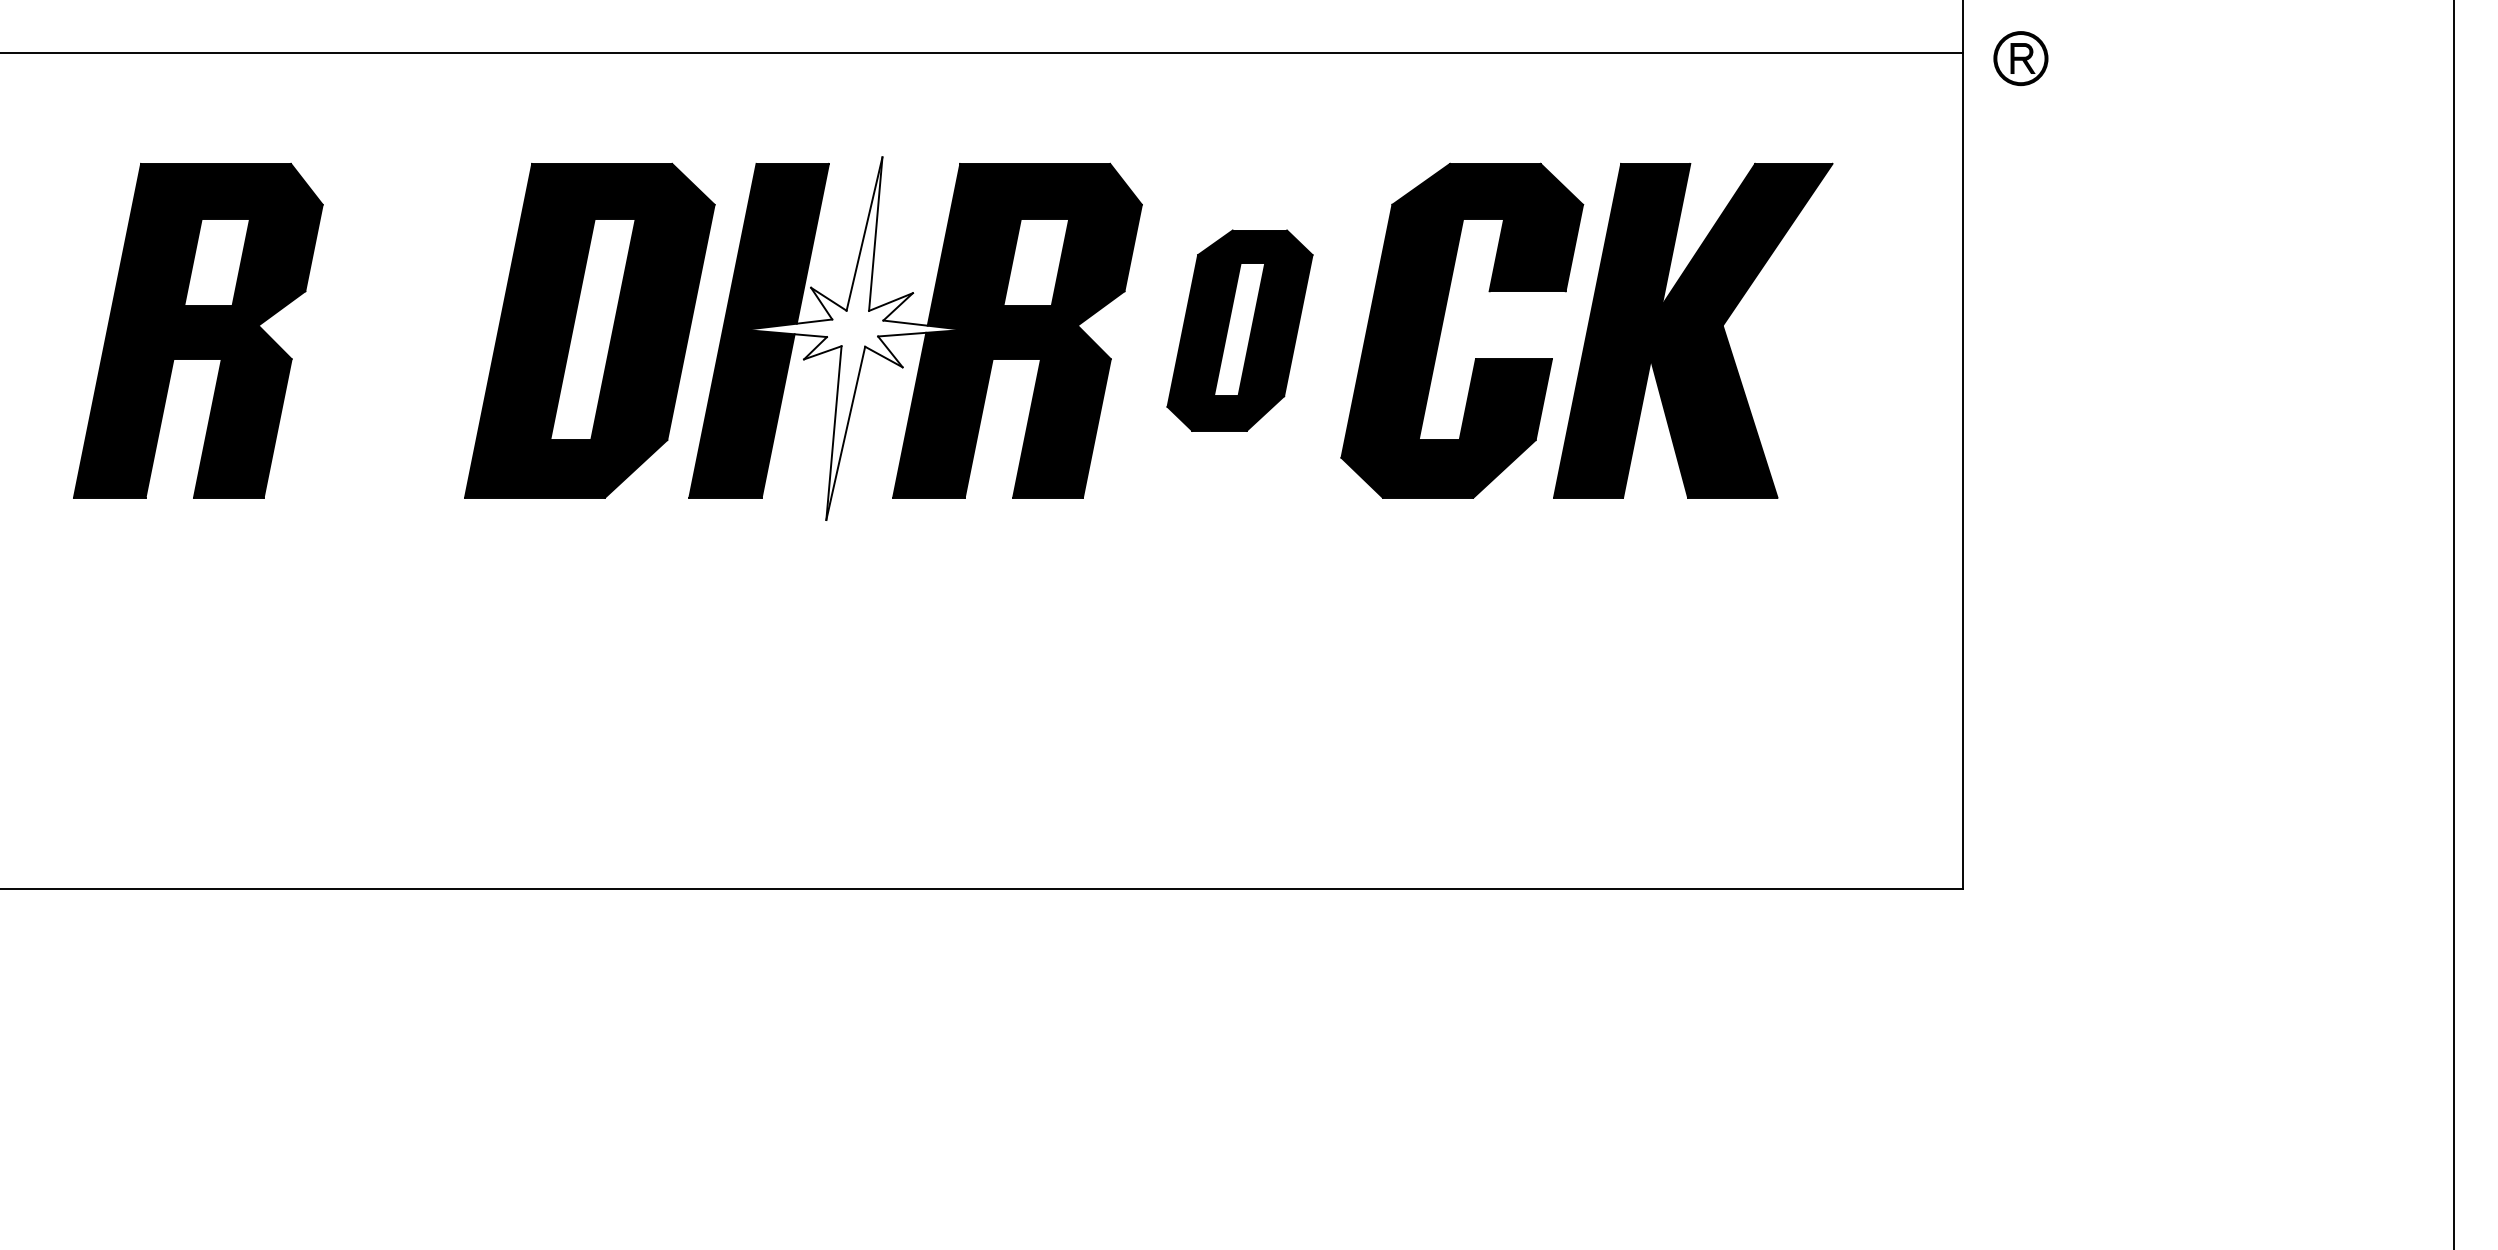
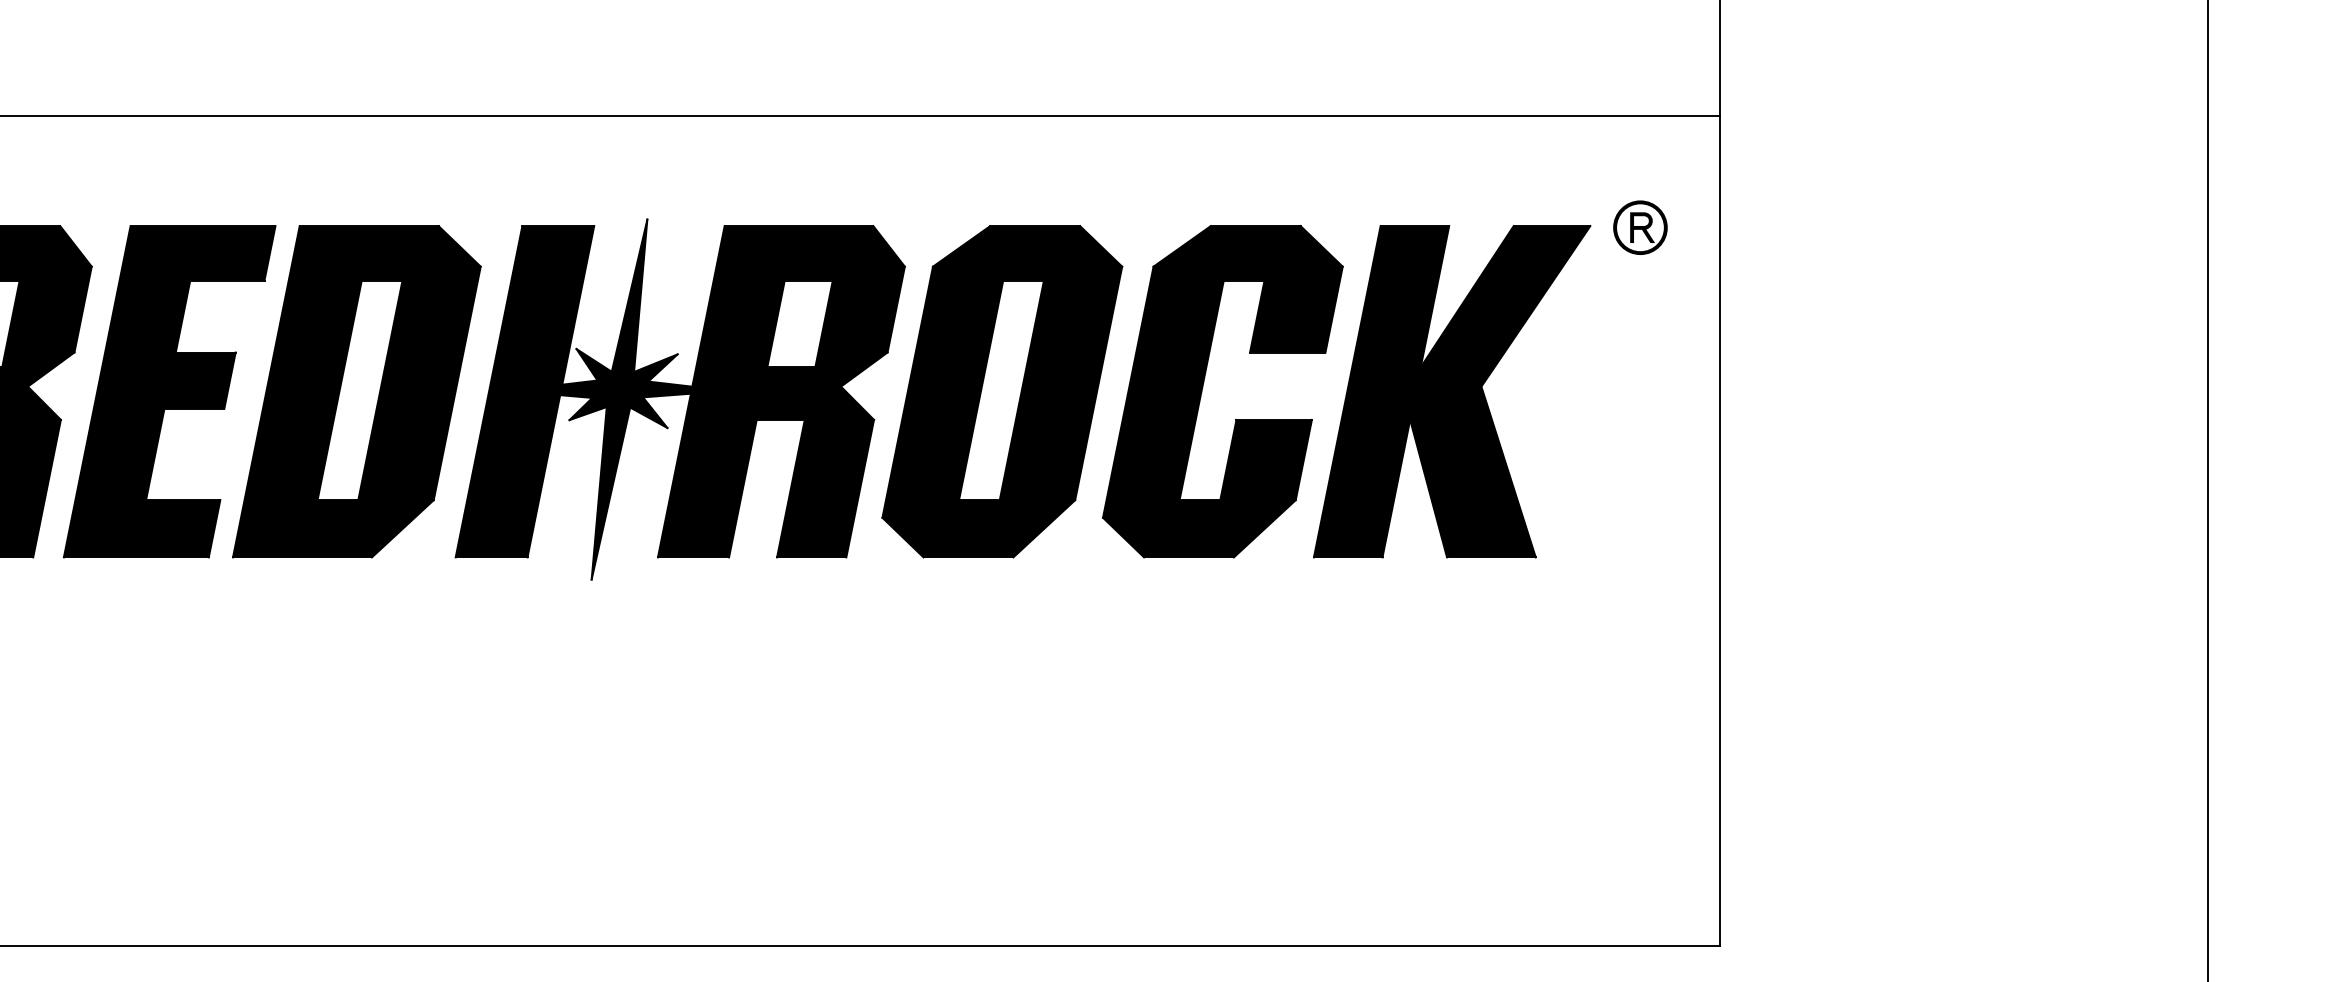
part: (2020, 58) -> (1640, 227), moved
part: (400, 330) -> (168, 391), added
part: (1239, 330) -> (1001, 391), size x1.67
fill: (854, 338) -> (619, 399), added

